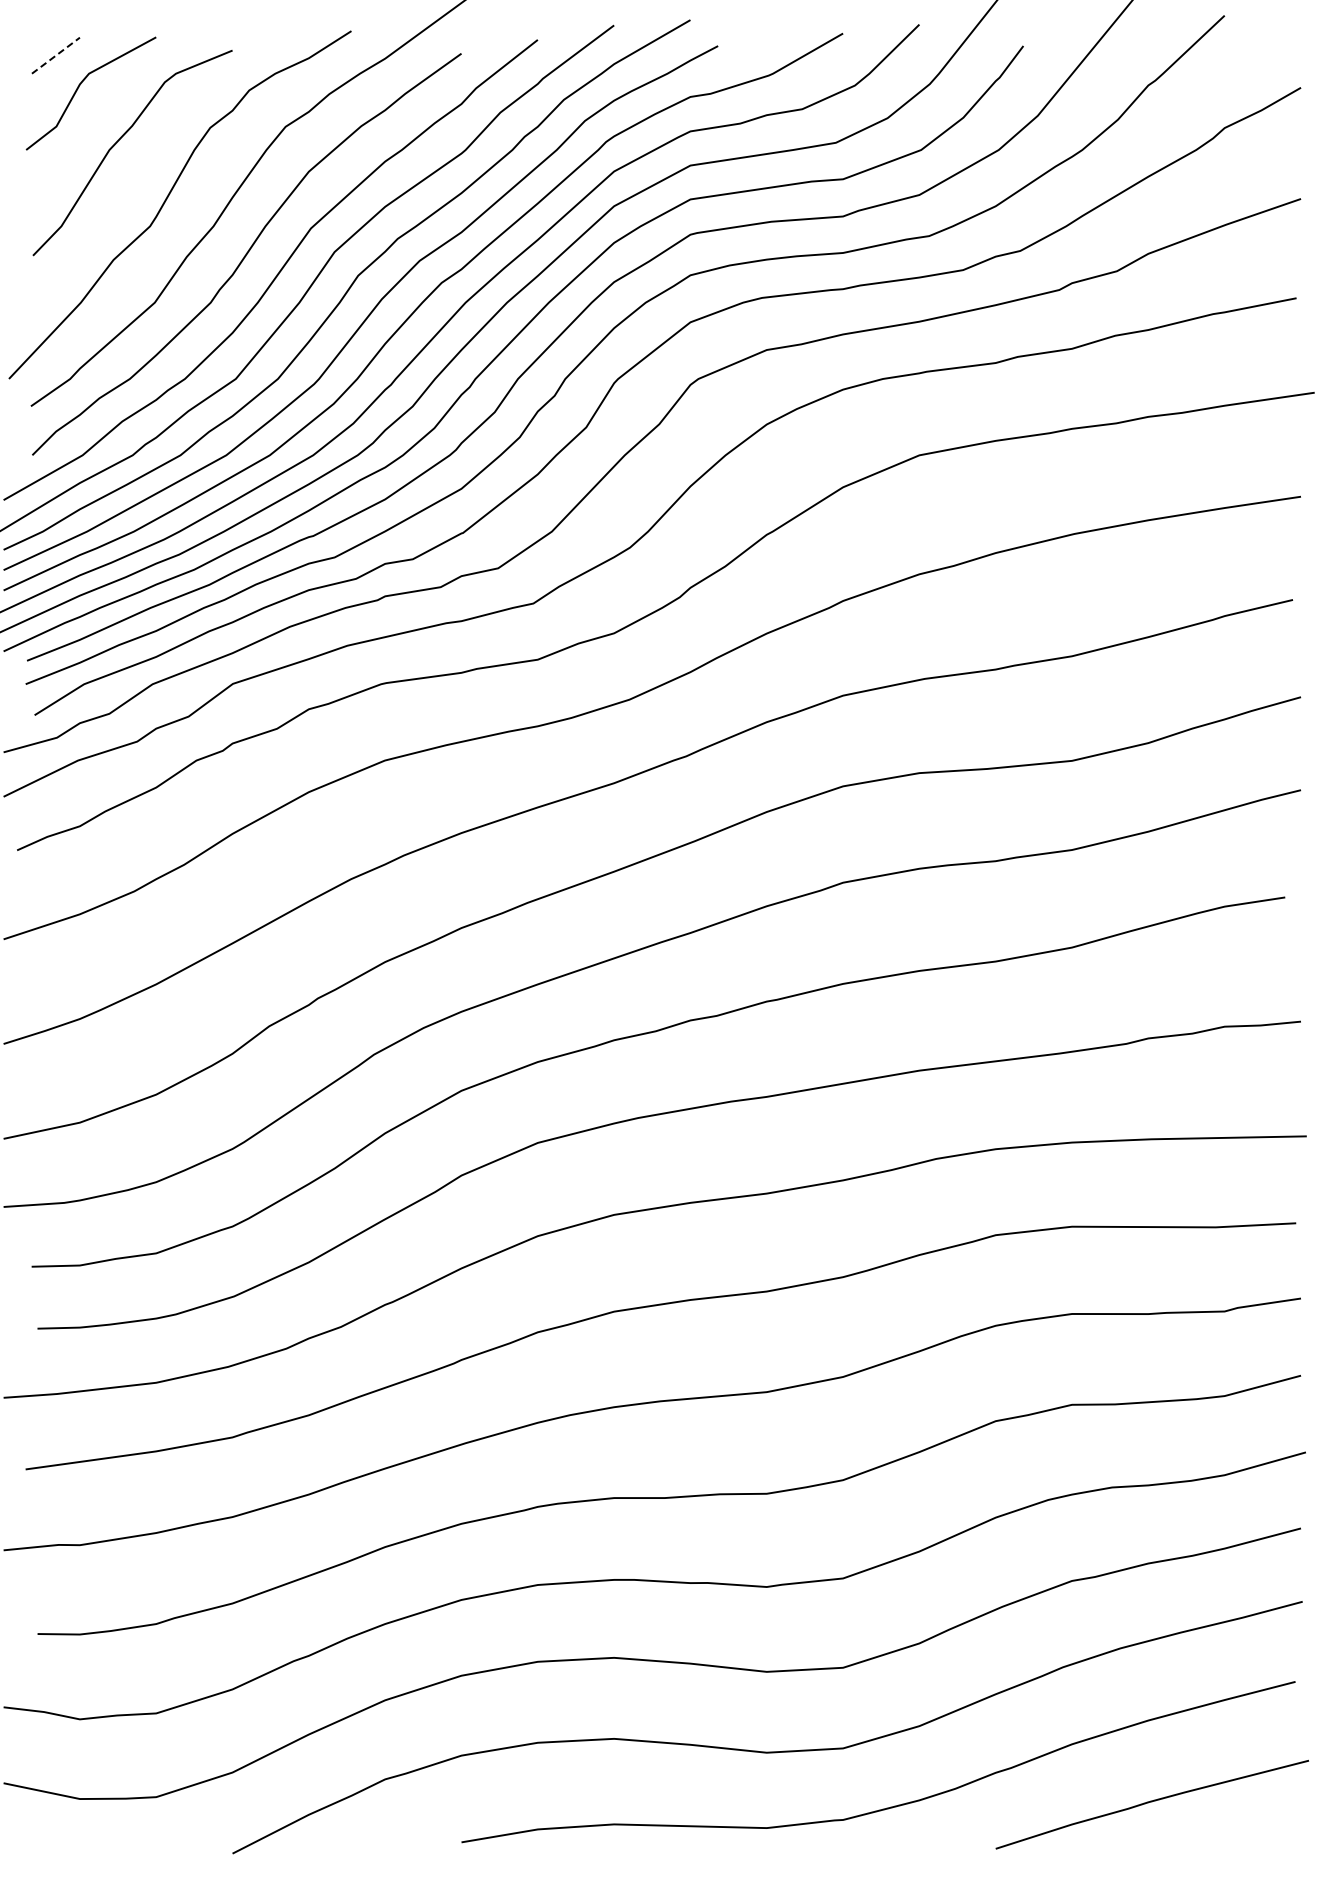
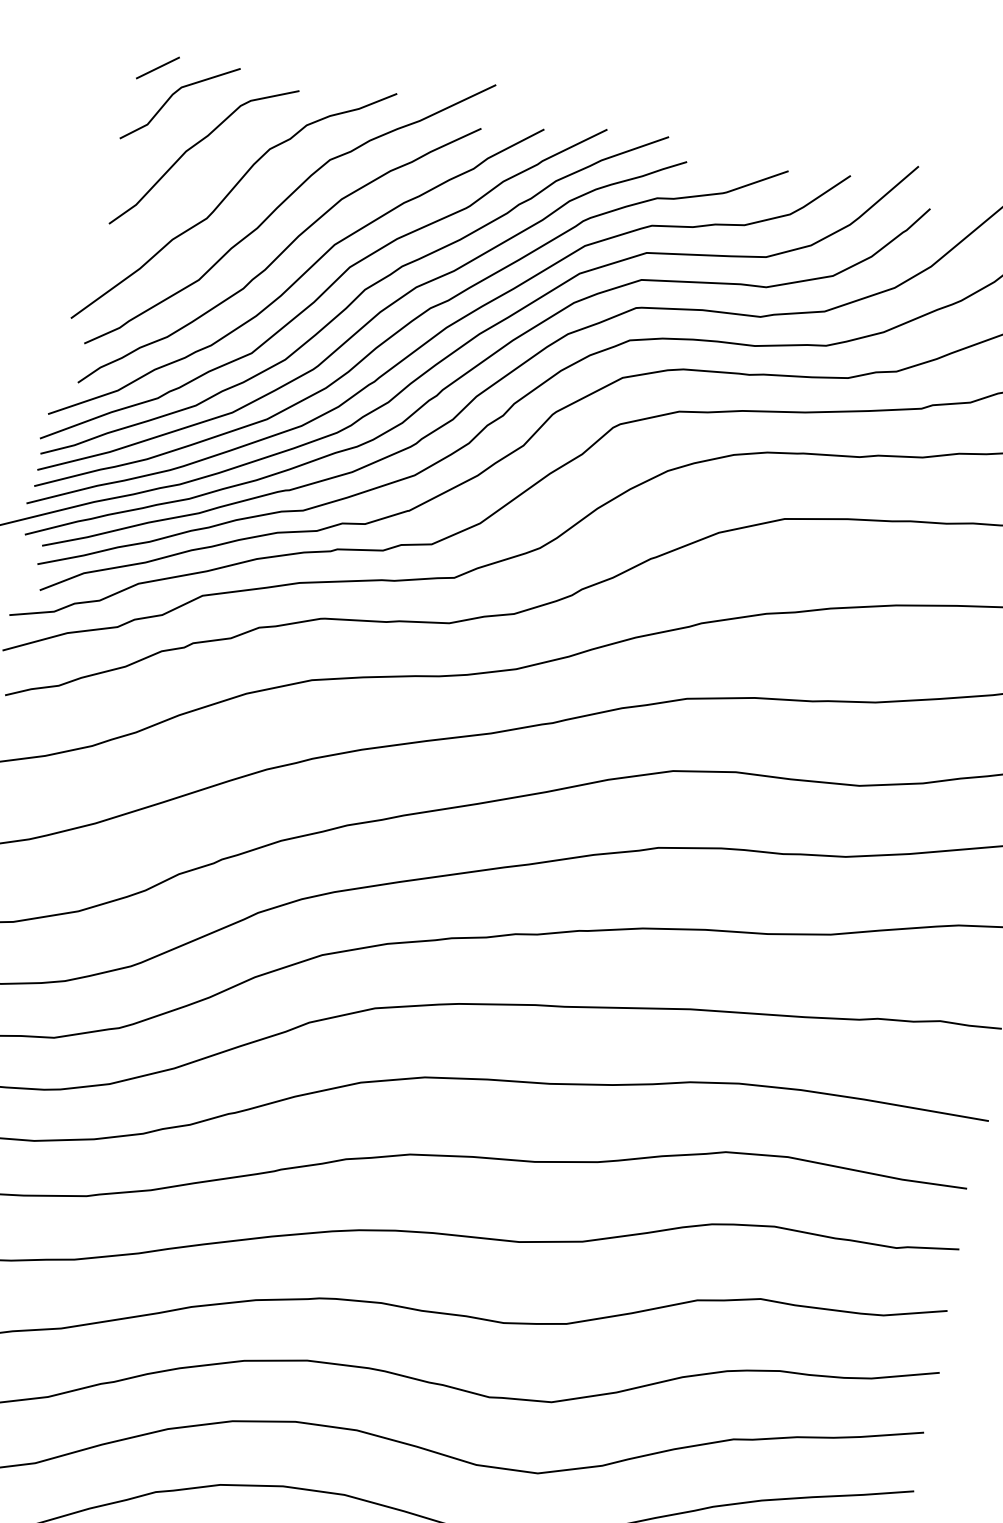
line: (56, 55) -> (158, 67), dashed -> solid

